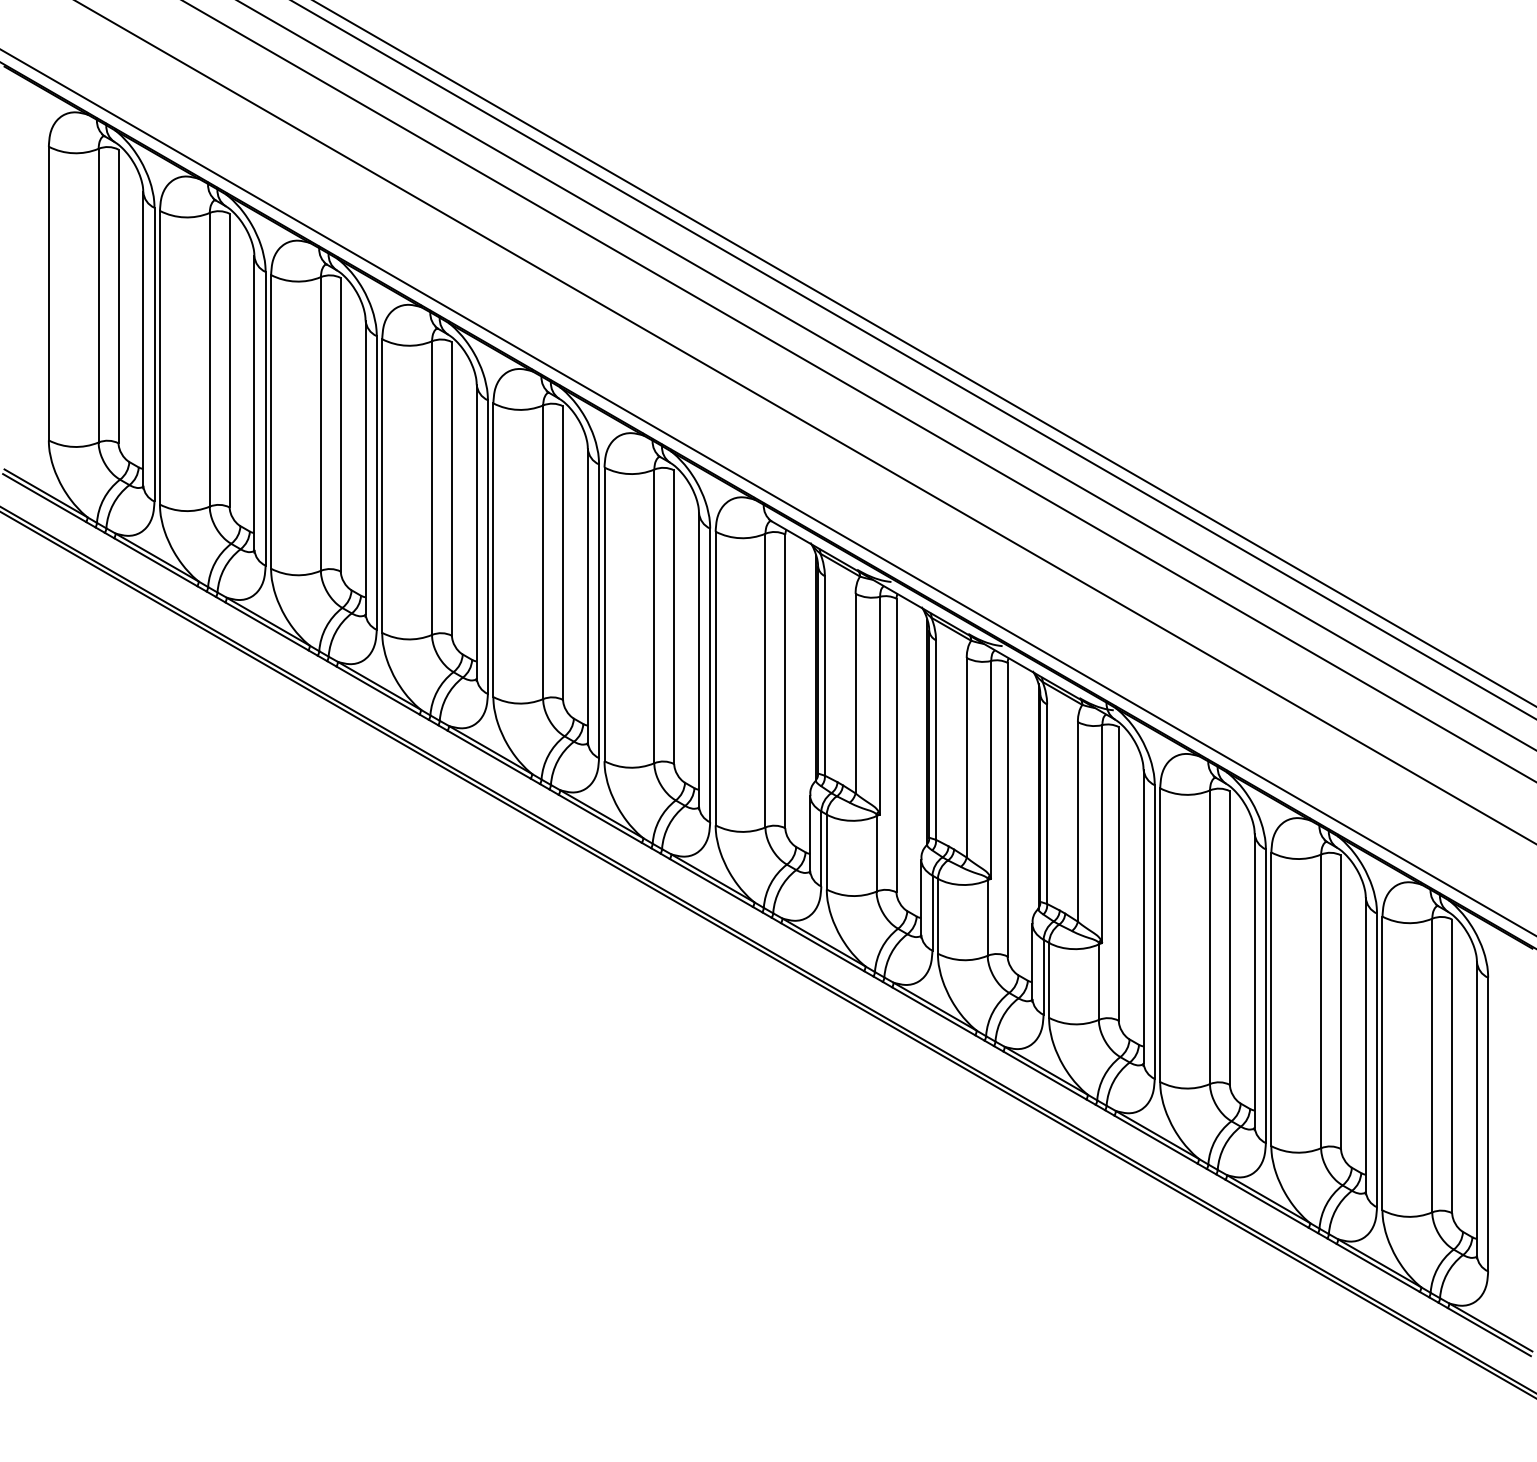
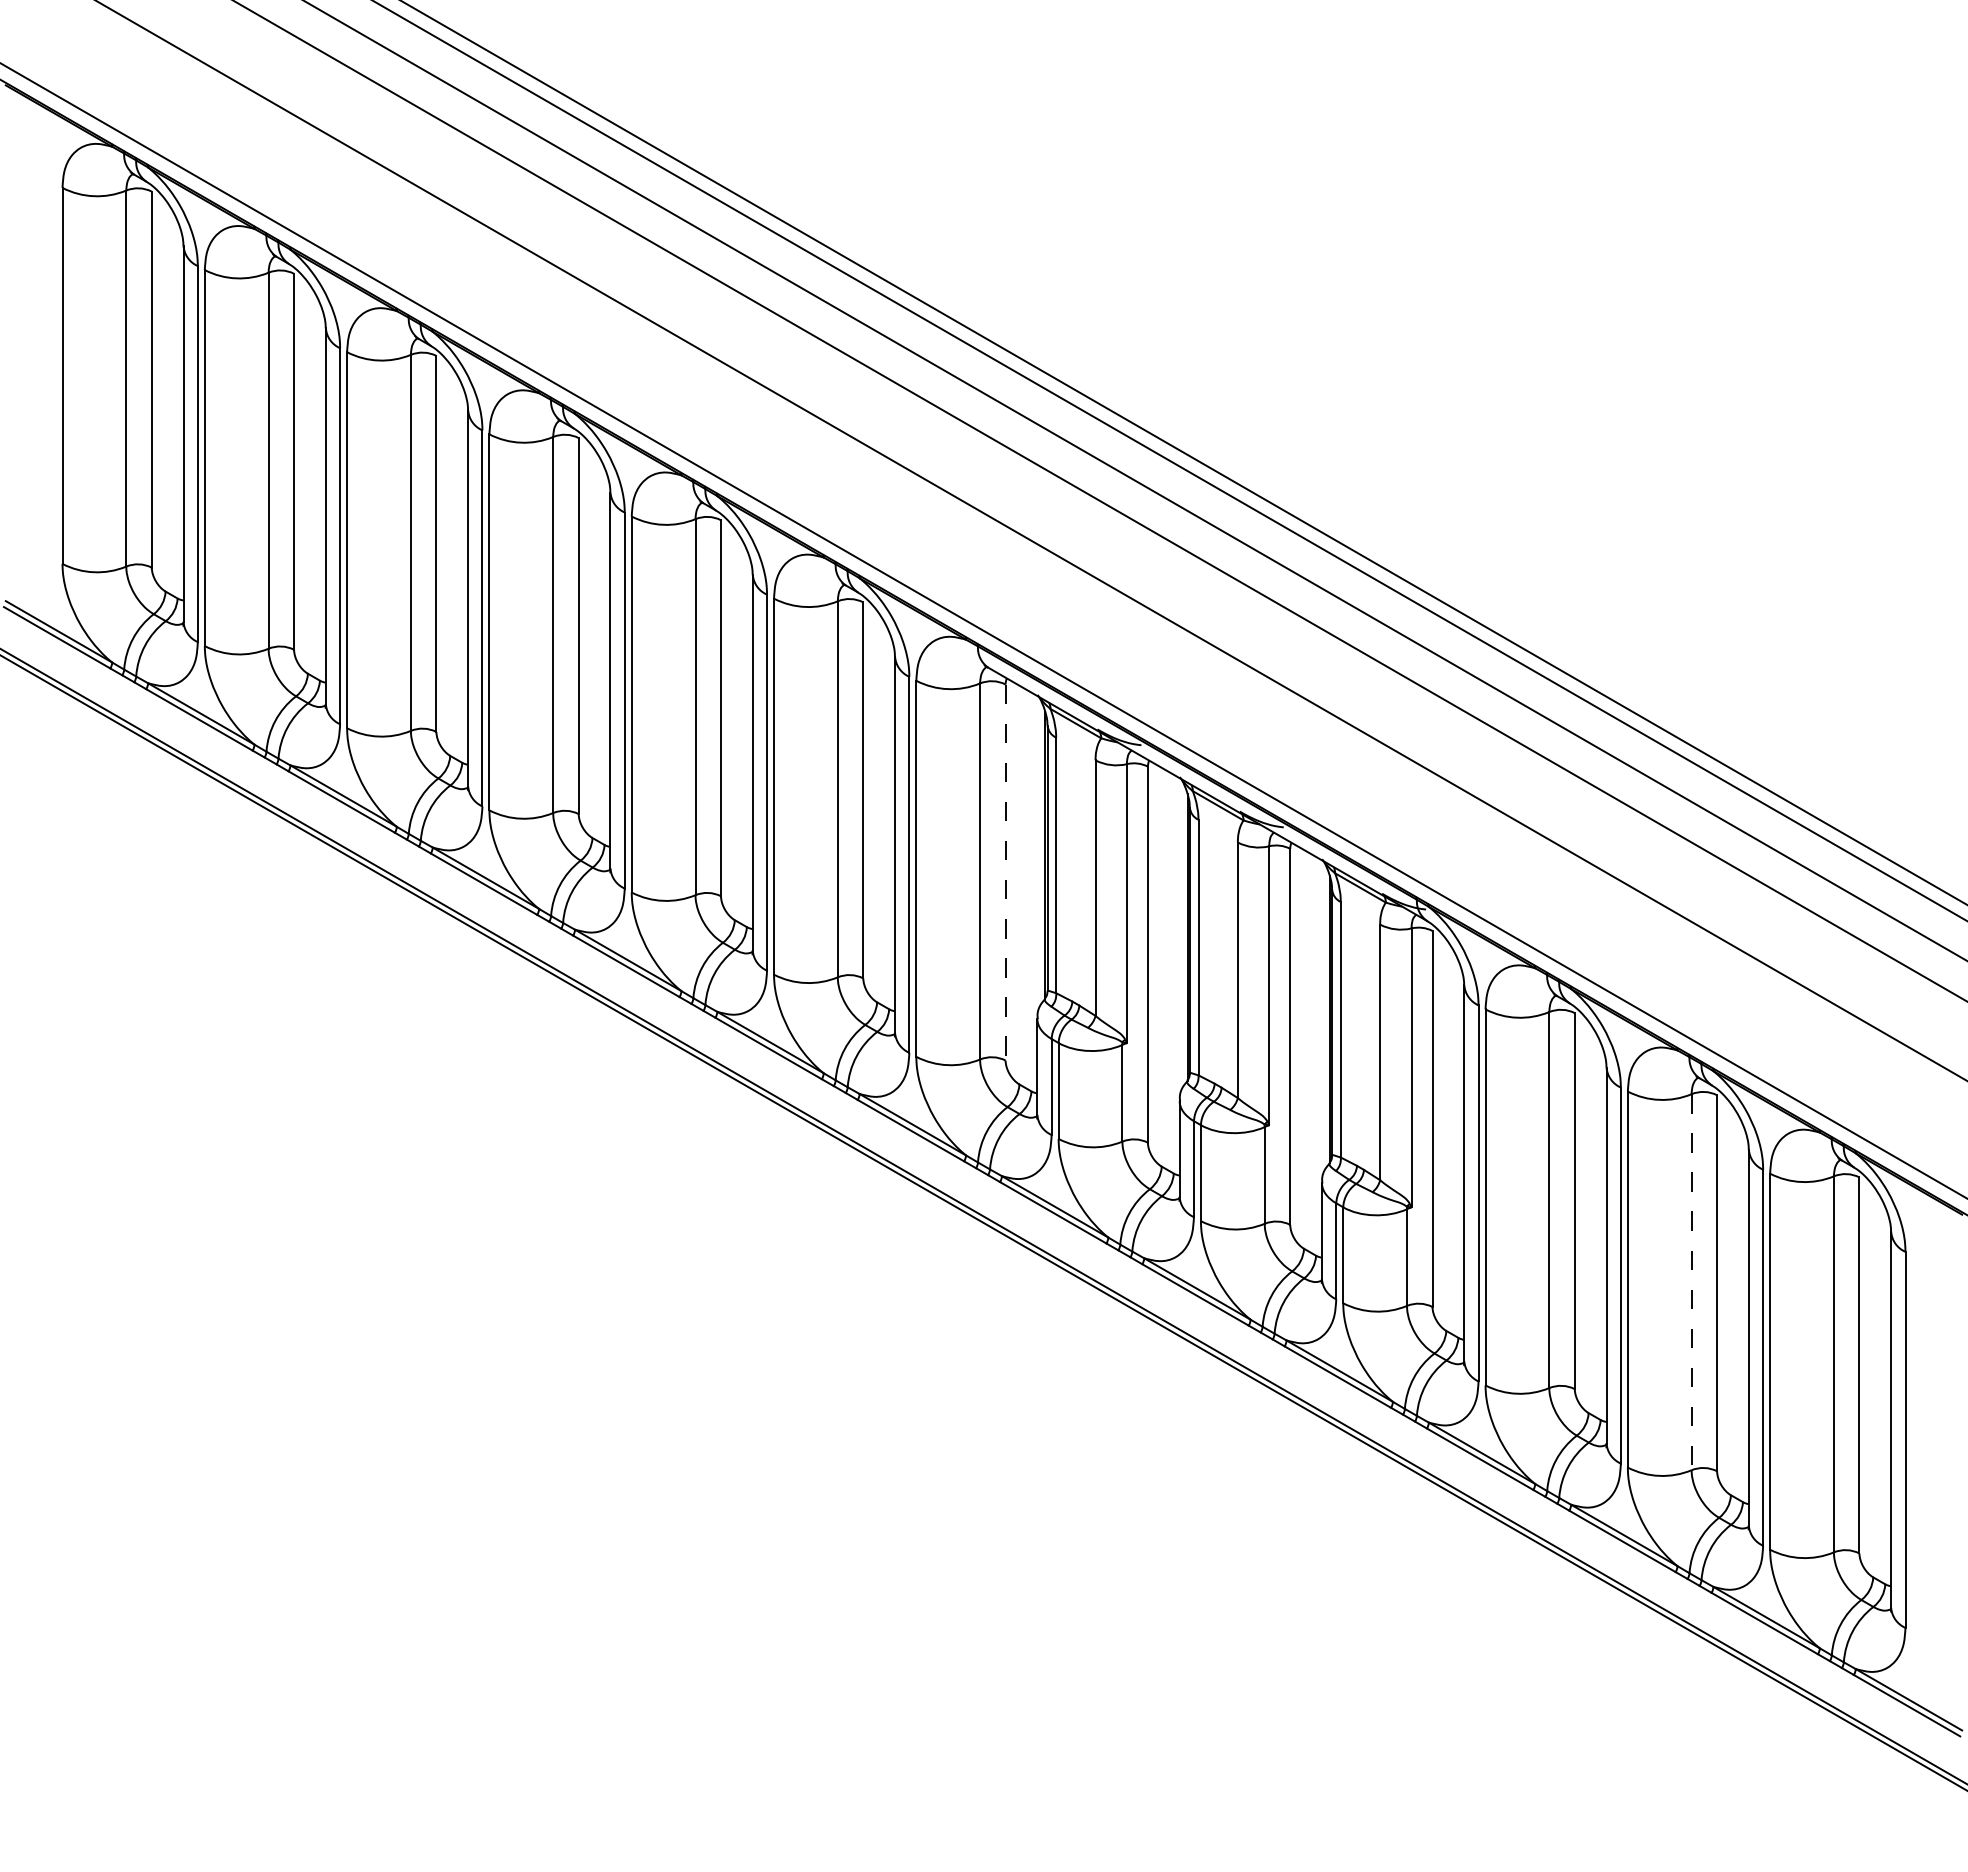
line: (785, 682) -> (1005, 873), solid -> dashed
line: (1321, 1001) -> (1691, 1282), solid -> dashed

